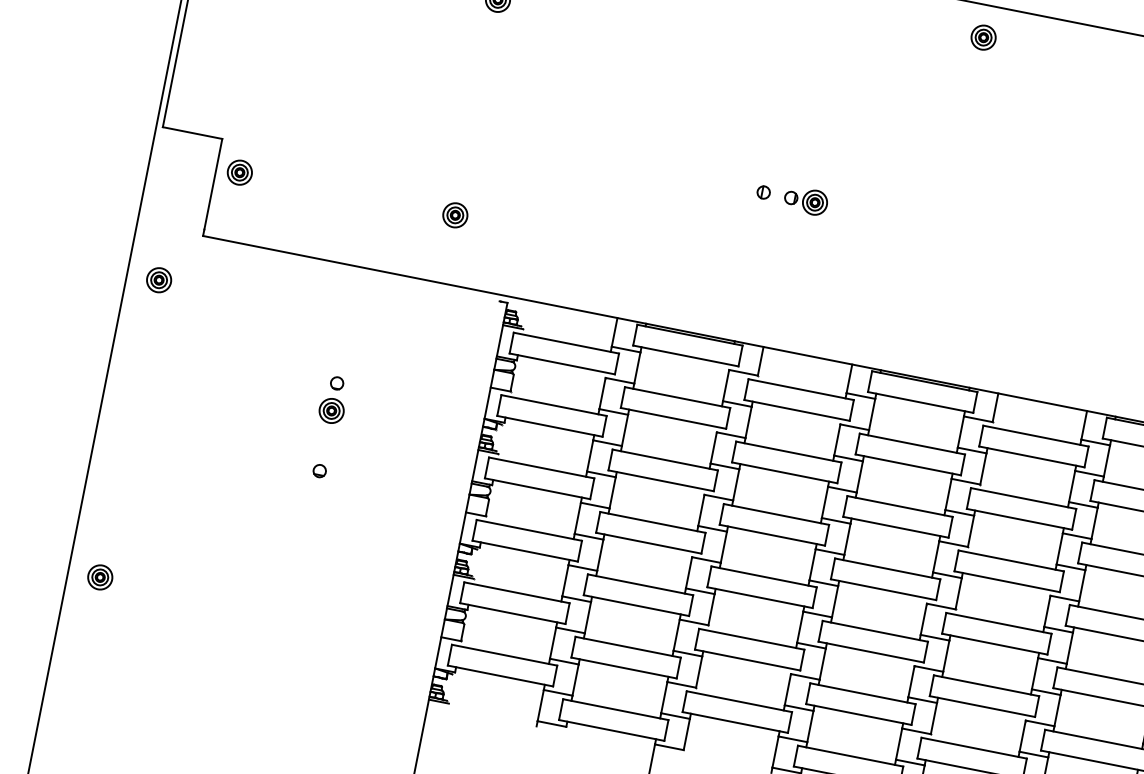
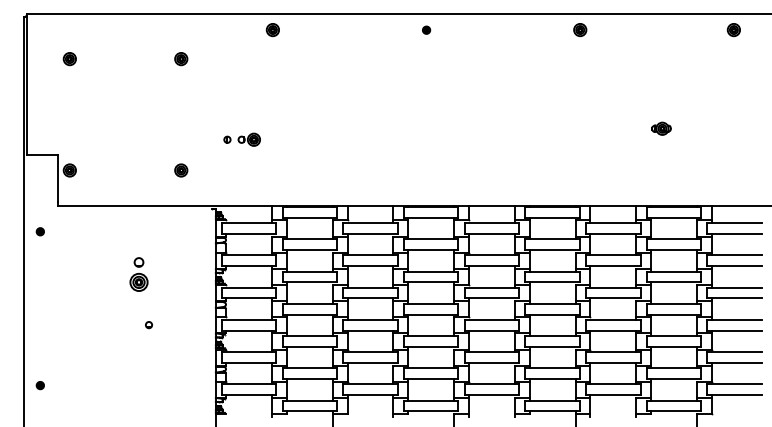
part: (983, 38) -> (426, 30), size x0.6
part: (791, 197) -> (241, 139), moved
part: (159, 279) -> (40, 231), size x0.6
part: (333, 398) -> (138, 273), size x1.4
part: (318, 471) -> (148, 325), moved
part: (100, 577) -> (40, 385), size x0.6

